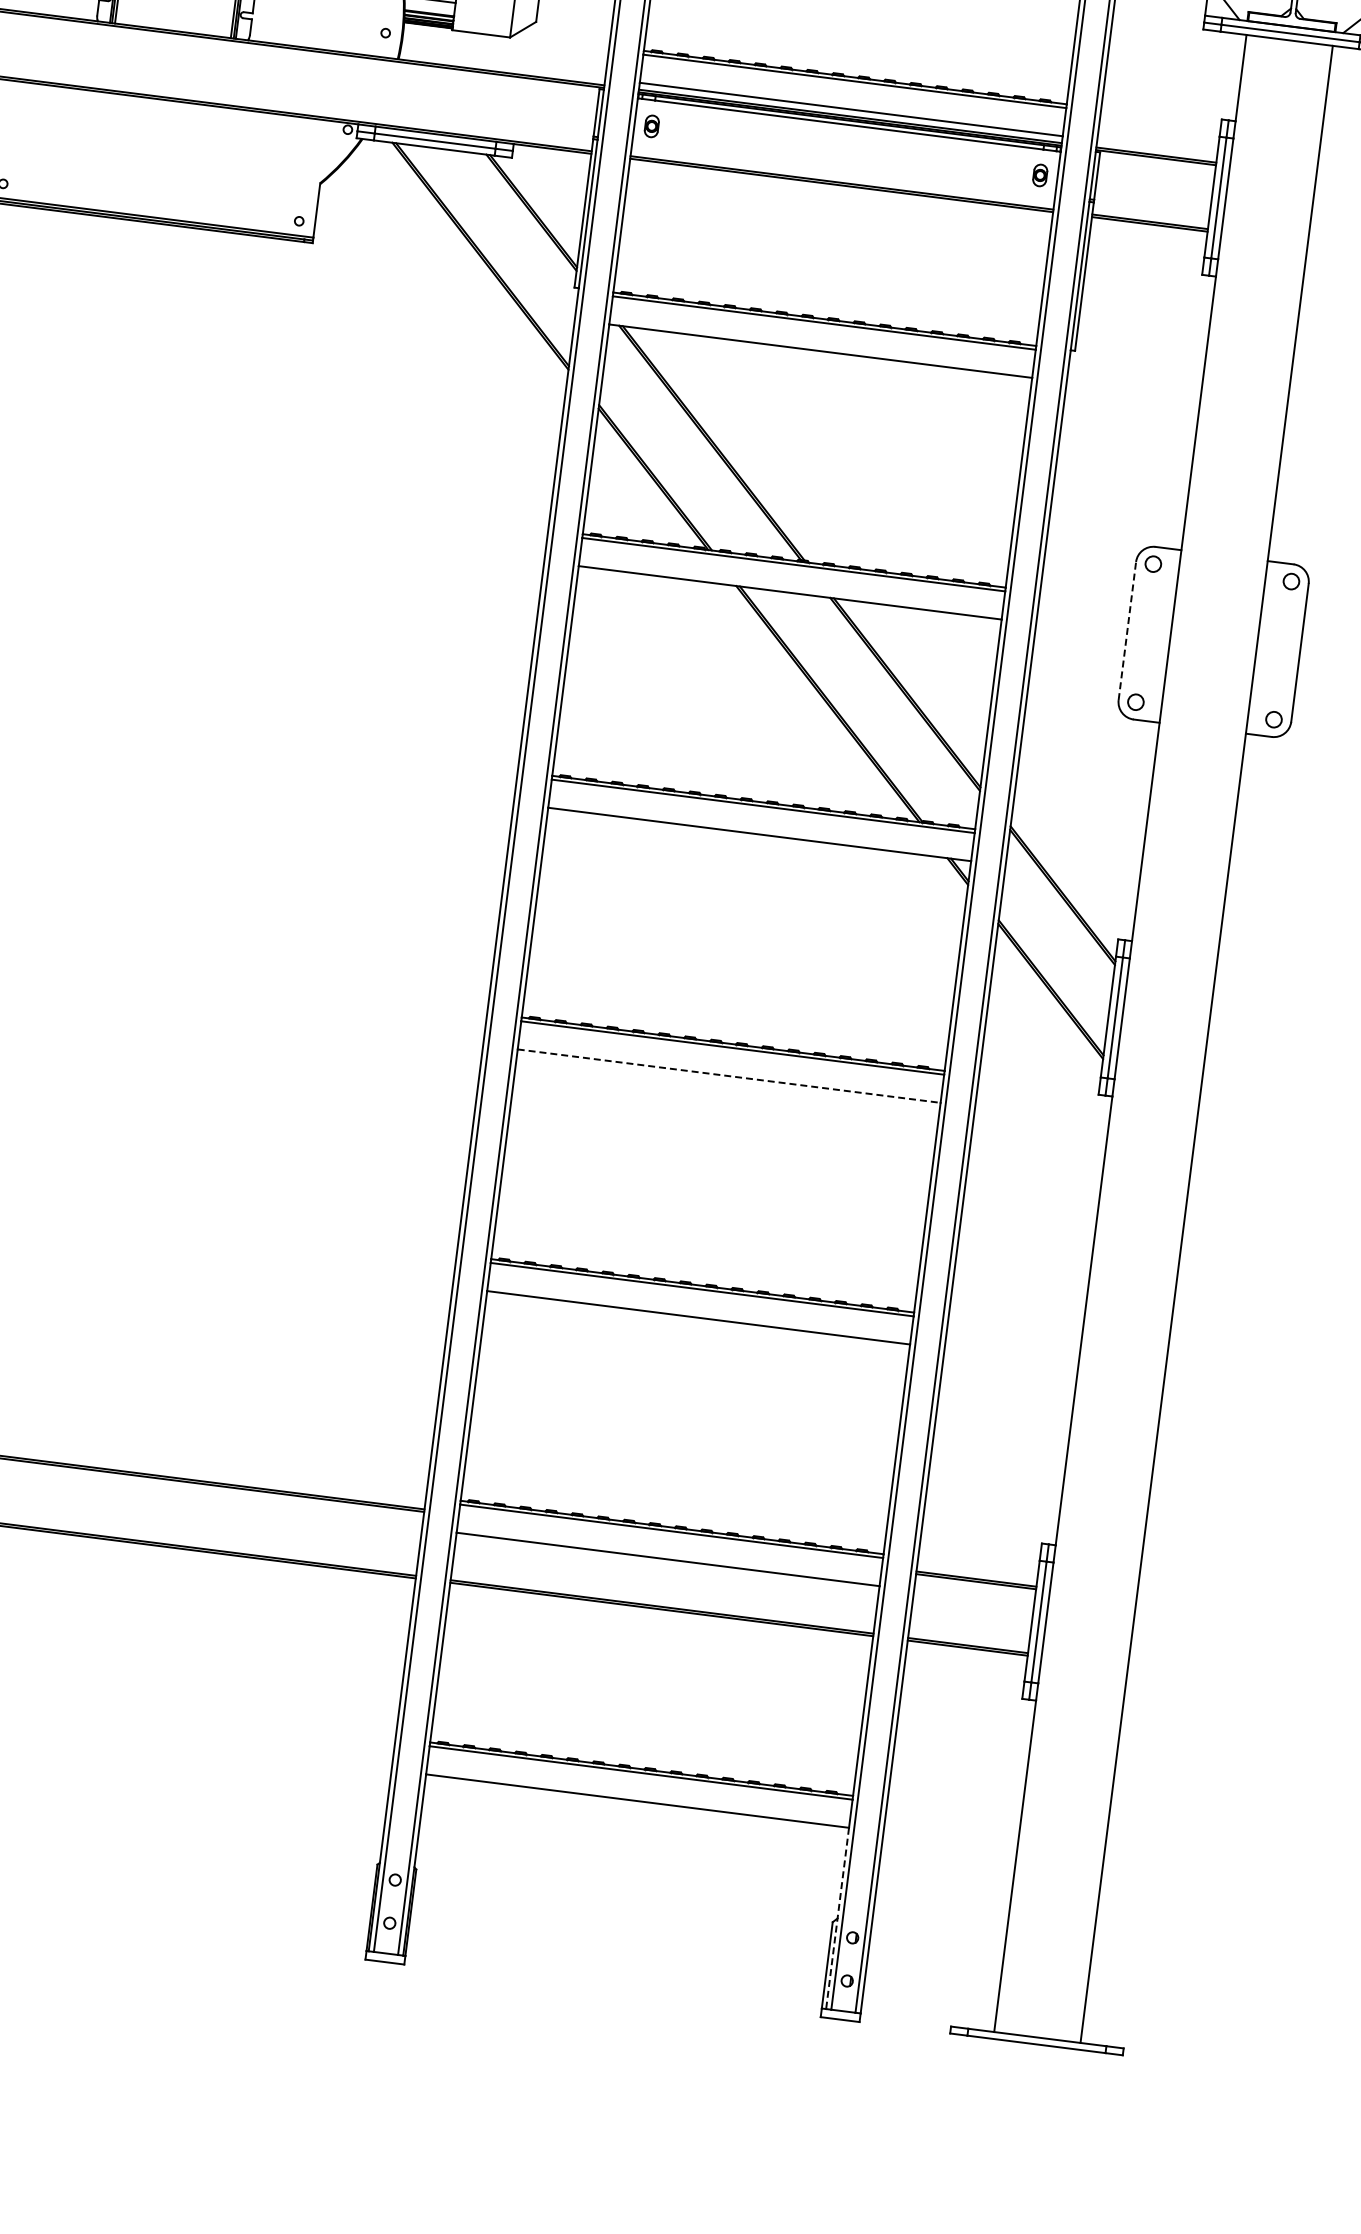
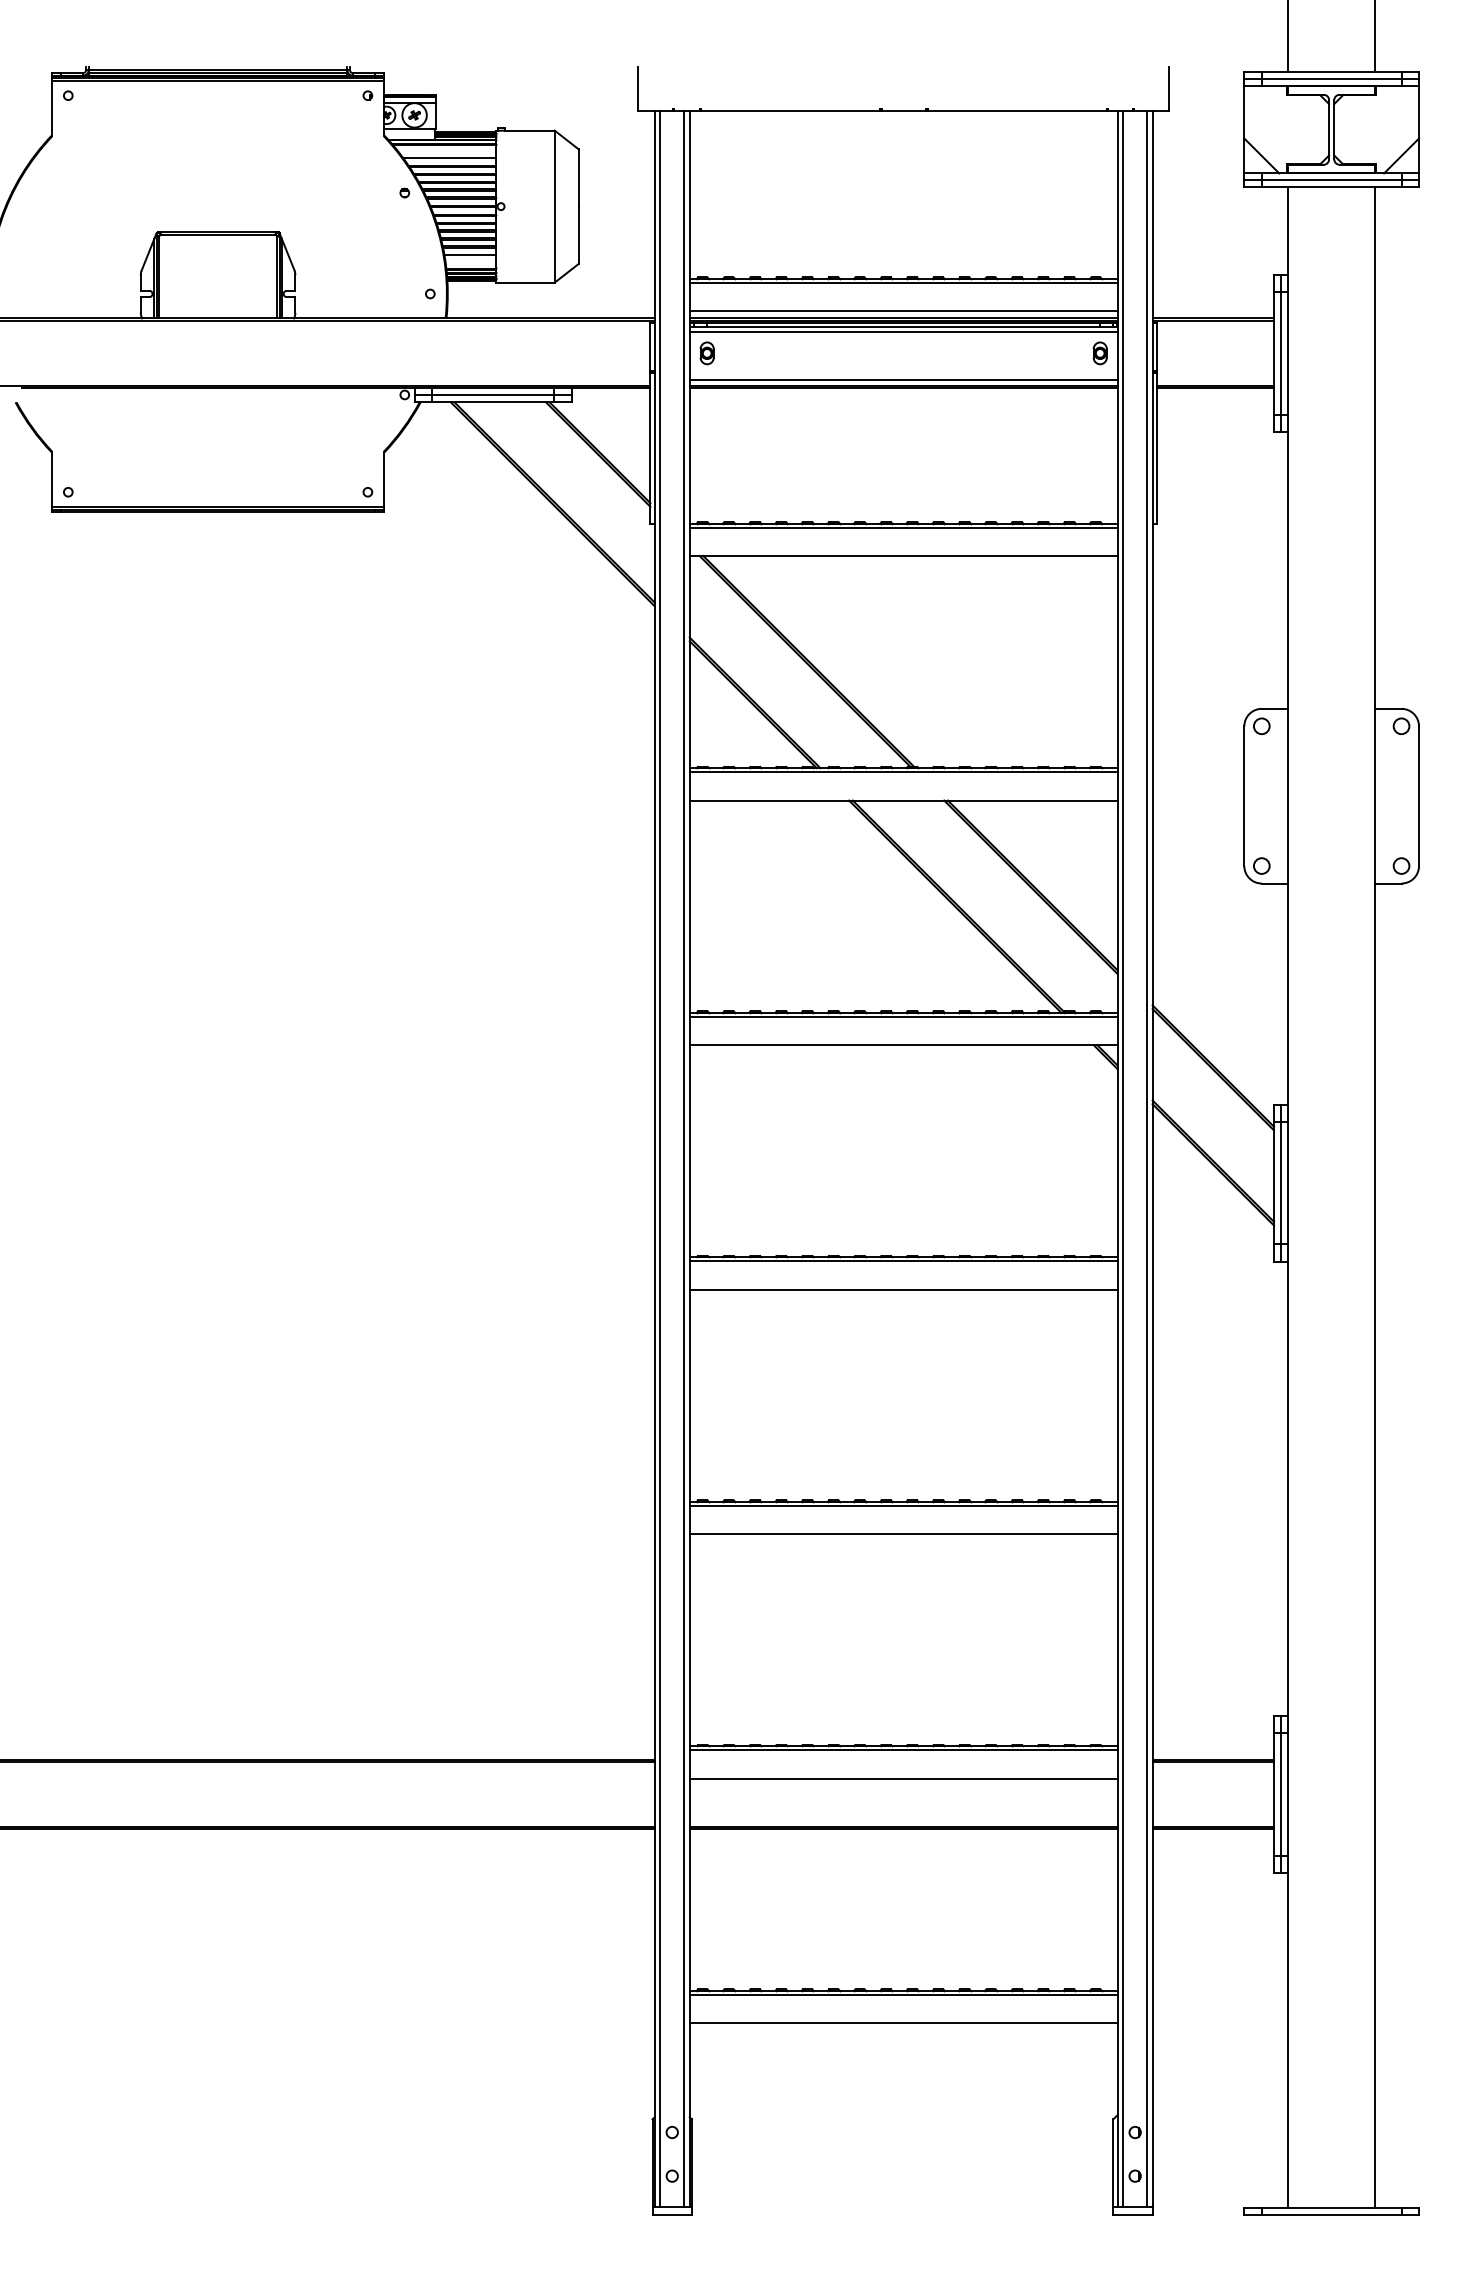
line: (848, 129) -> (903, 331), added
line: (842, 176) -> (903, 379), added
line: (1127, 631) -> (1244, 796), dashed -> solid
line: (728, 1075) -> (903, 1289), dashed -> solid
line: (837, 1918) -> (1117, 2115), dashed -> solid

